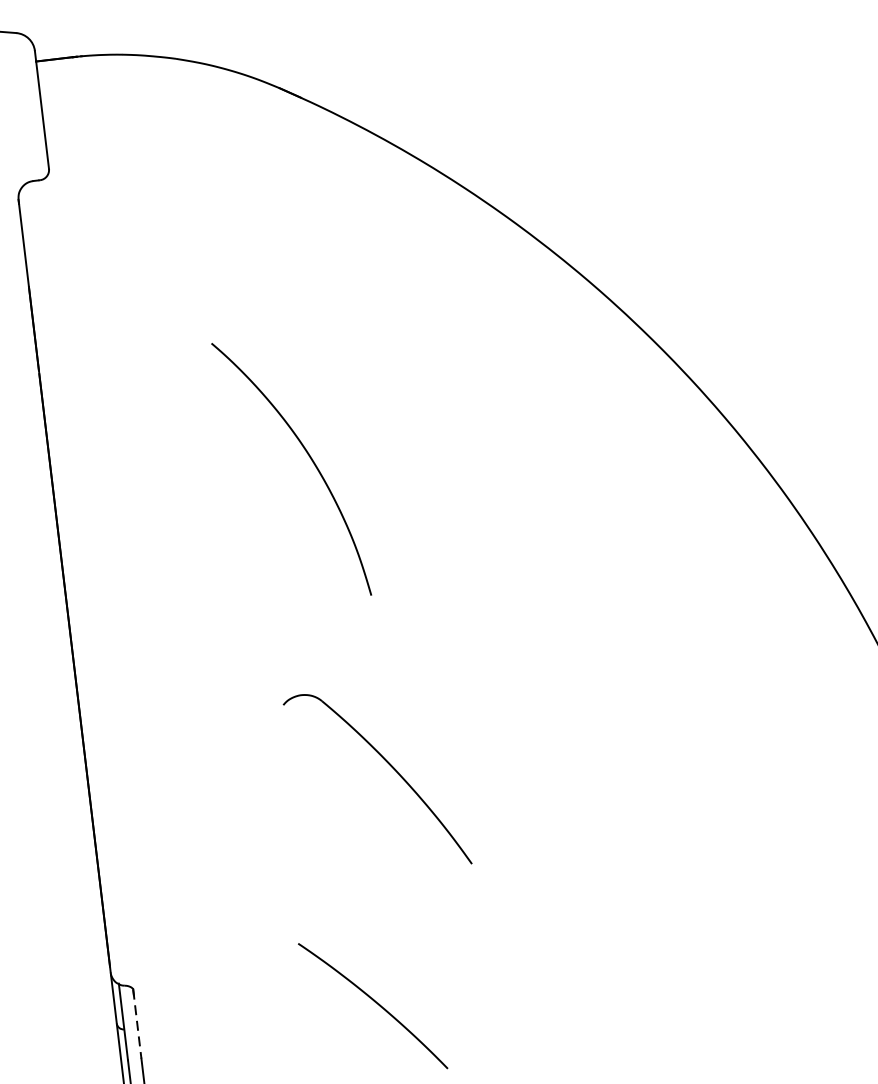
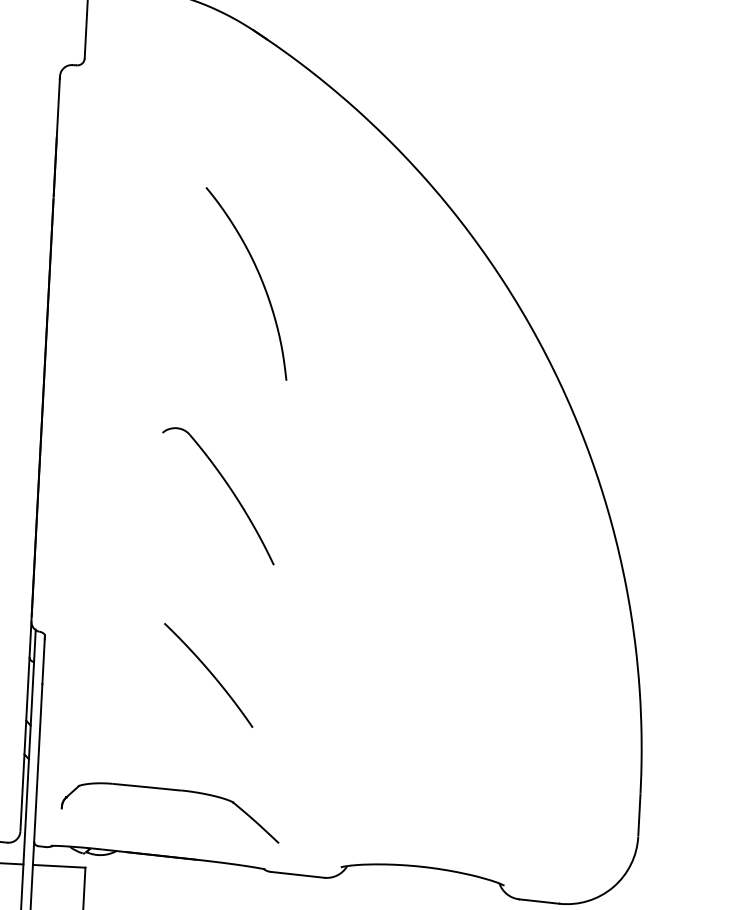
curve: (308, 456) -> (259, 277), moved
part: (392, 769) -> (230, 490), moved
line: (137, 1025) -> (43, 660), dashed -> solid

